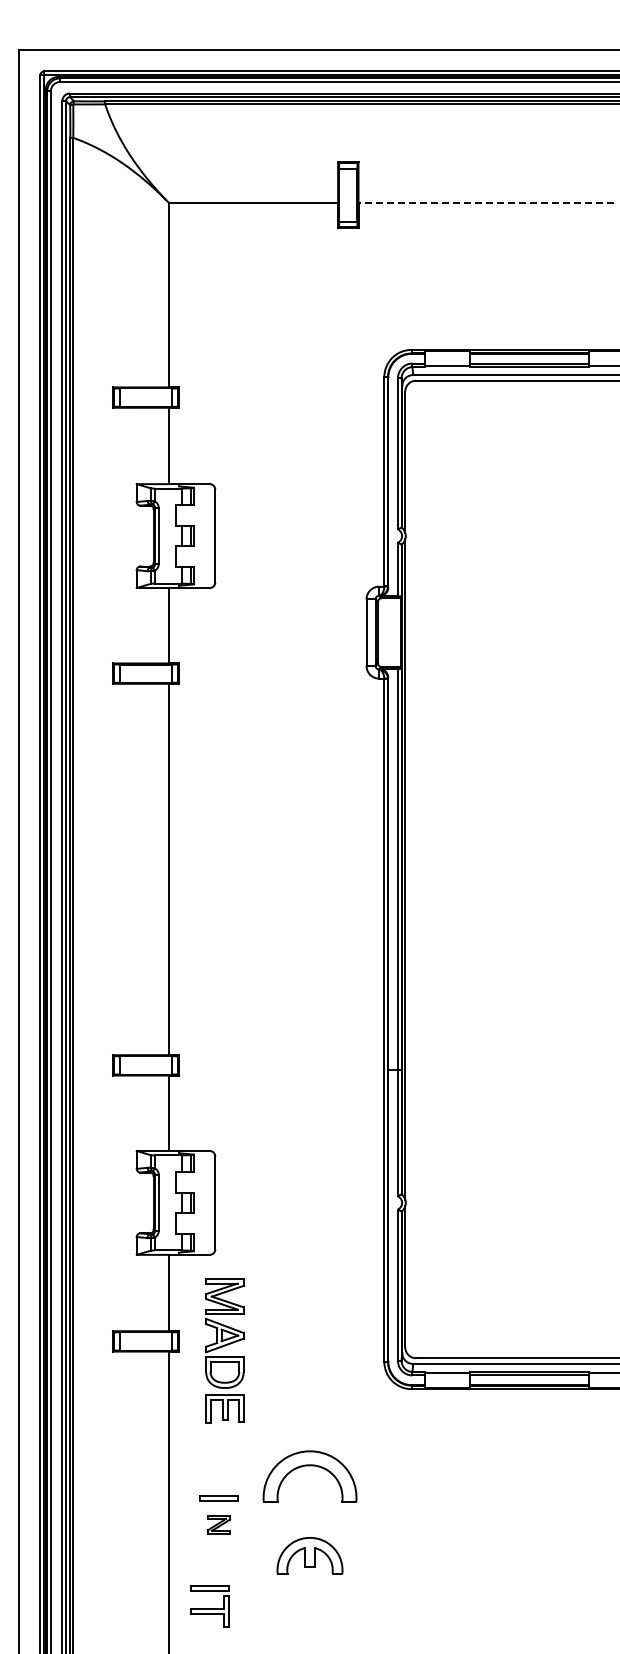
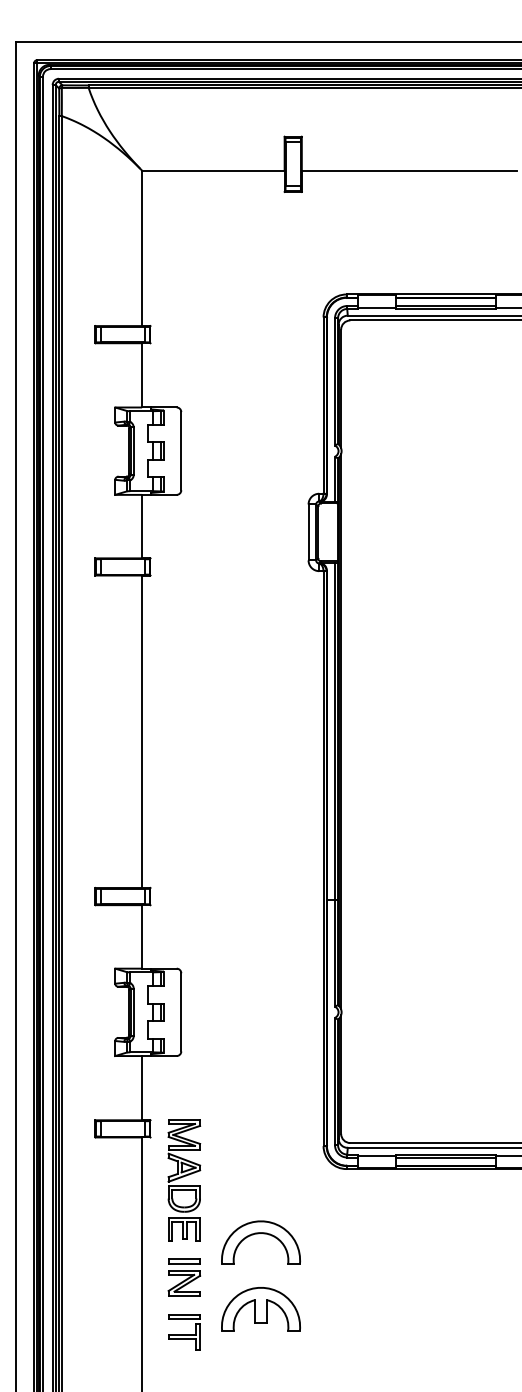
line: (486, 202) -> (409, 170), dashed -> solid
part: (224, 1350) -> (184, 1180), moved
part: (218, 1524) -> (184, 1282), size x1.67
part: (309, 1555) -> (260, 1309), size x1.43
part: (209, 1606) -> (184, 1332), moved

